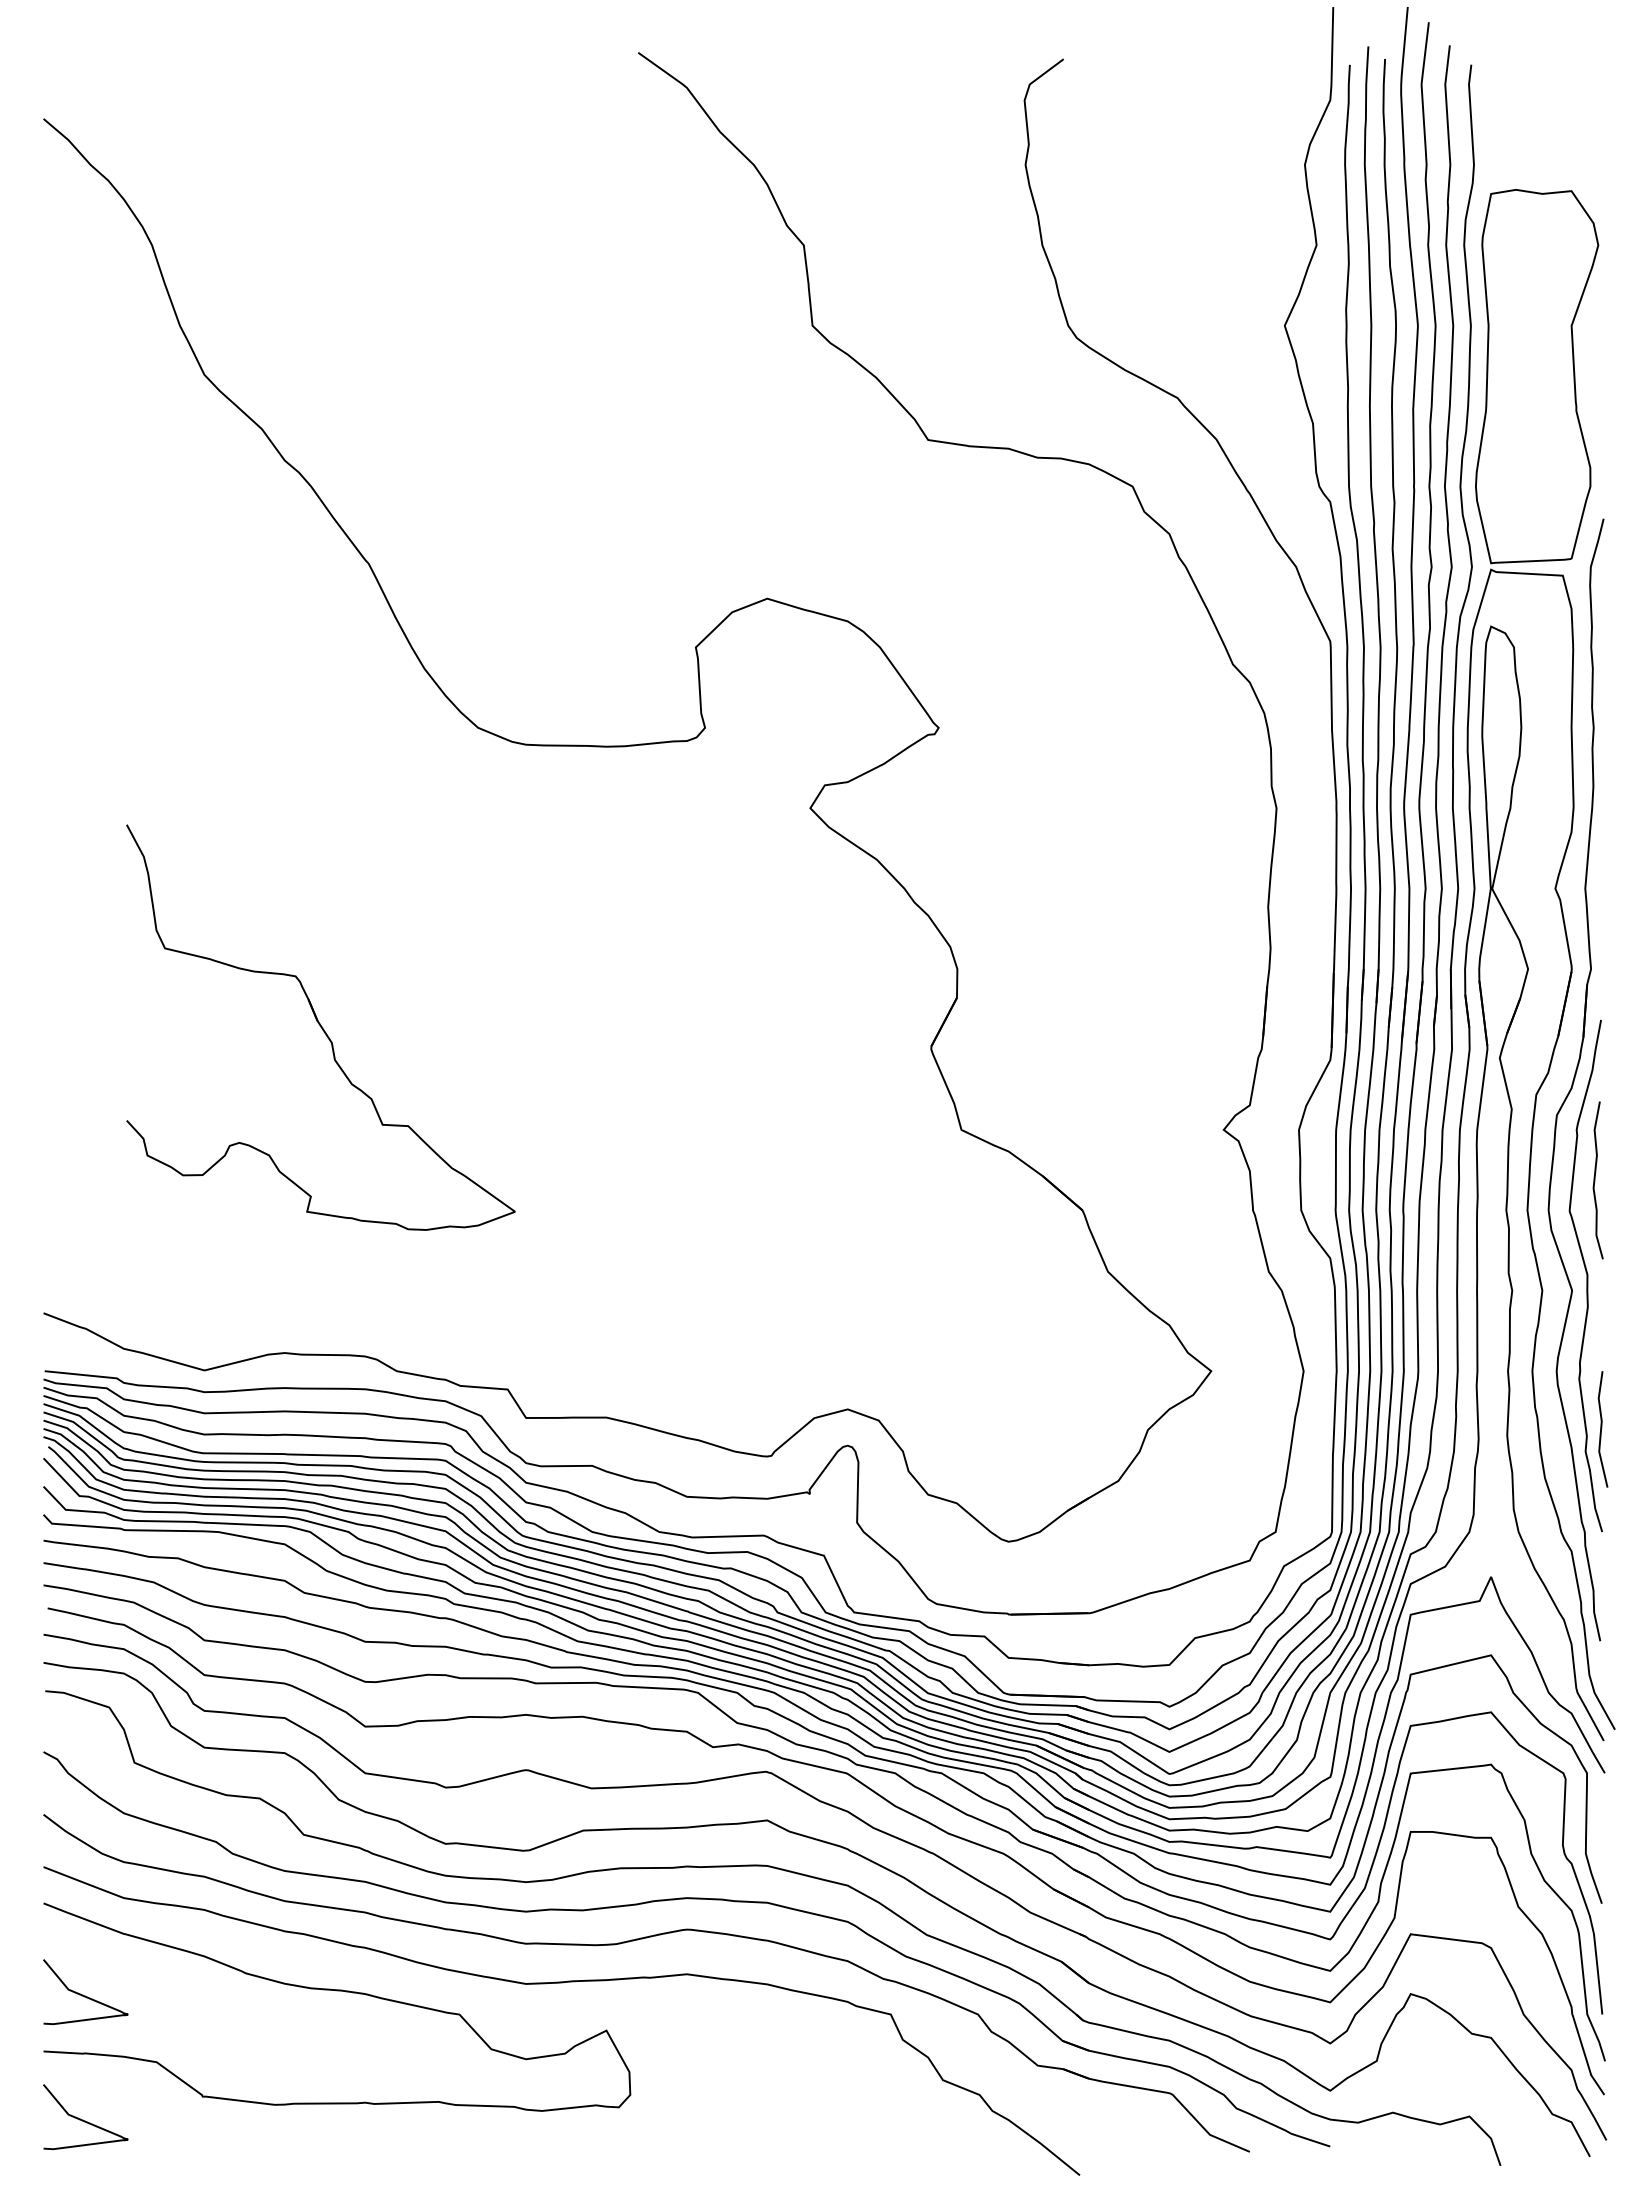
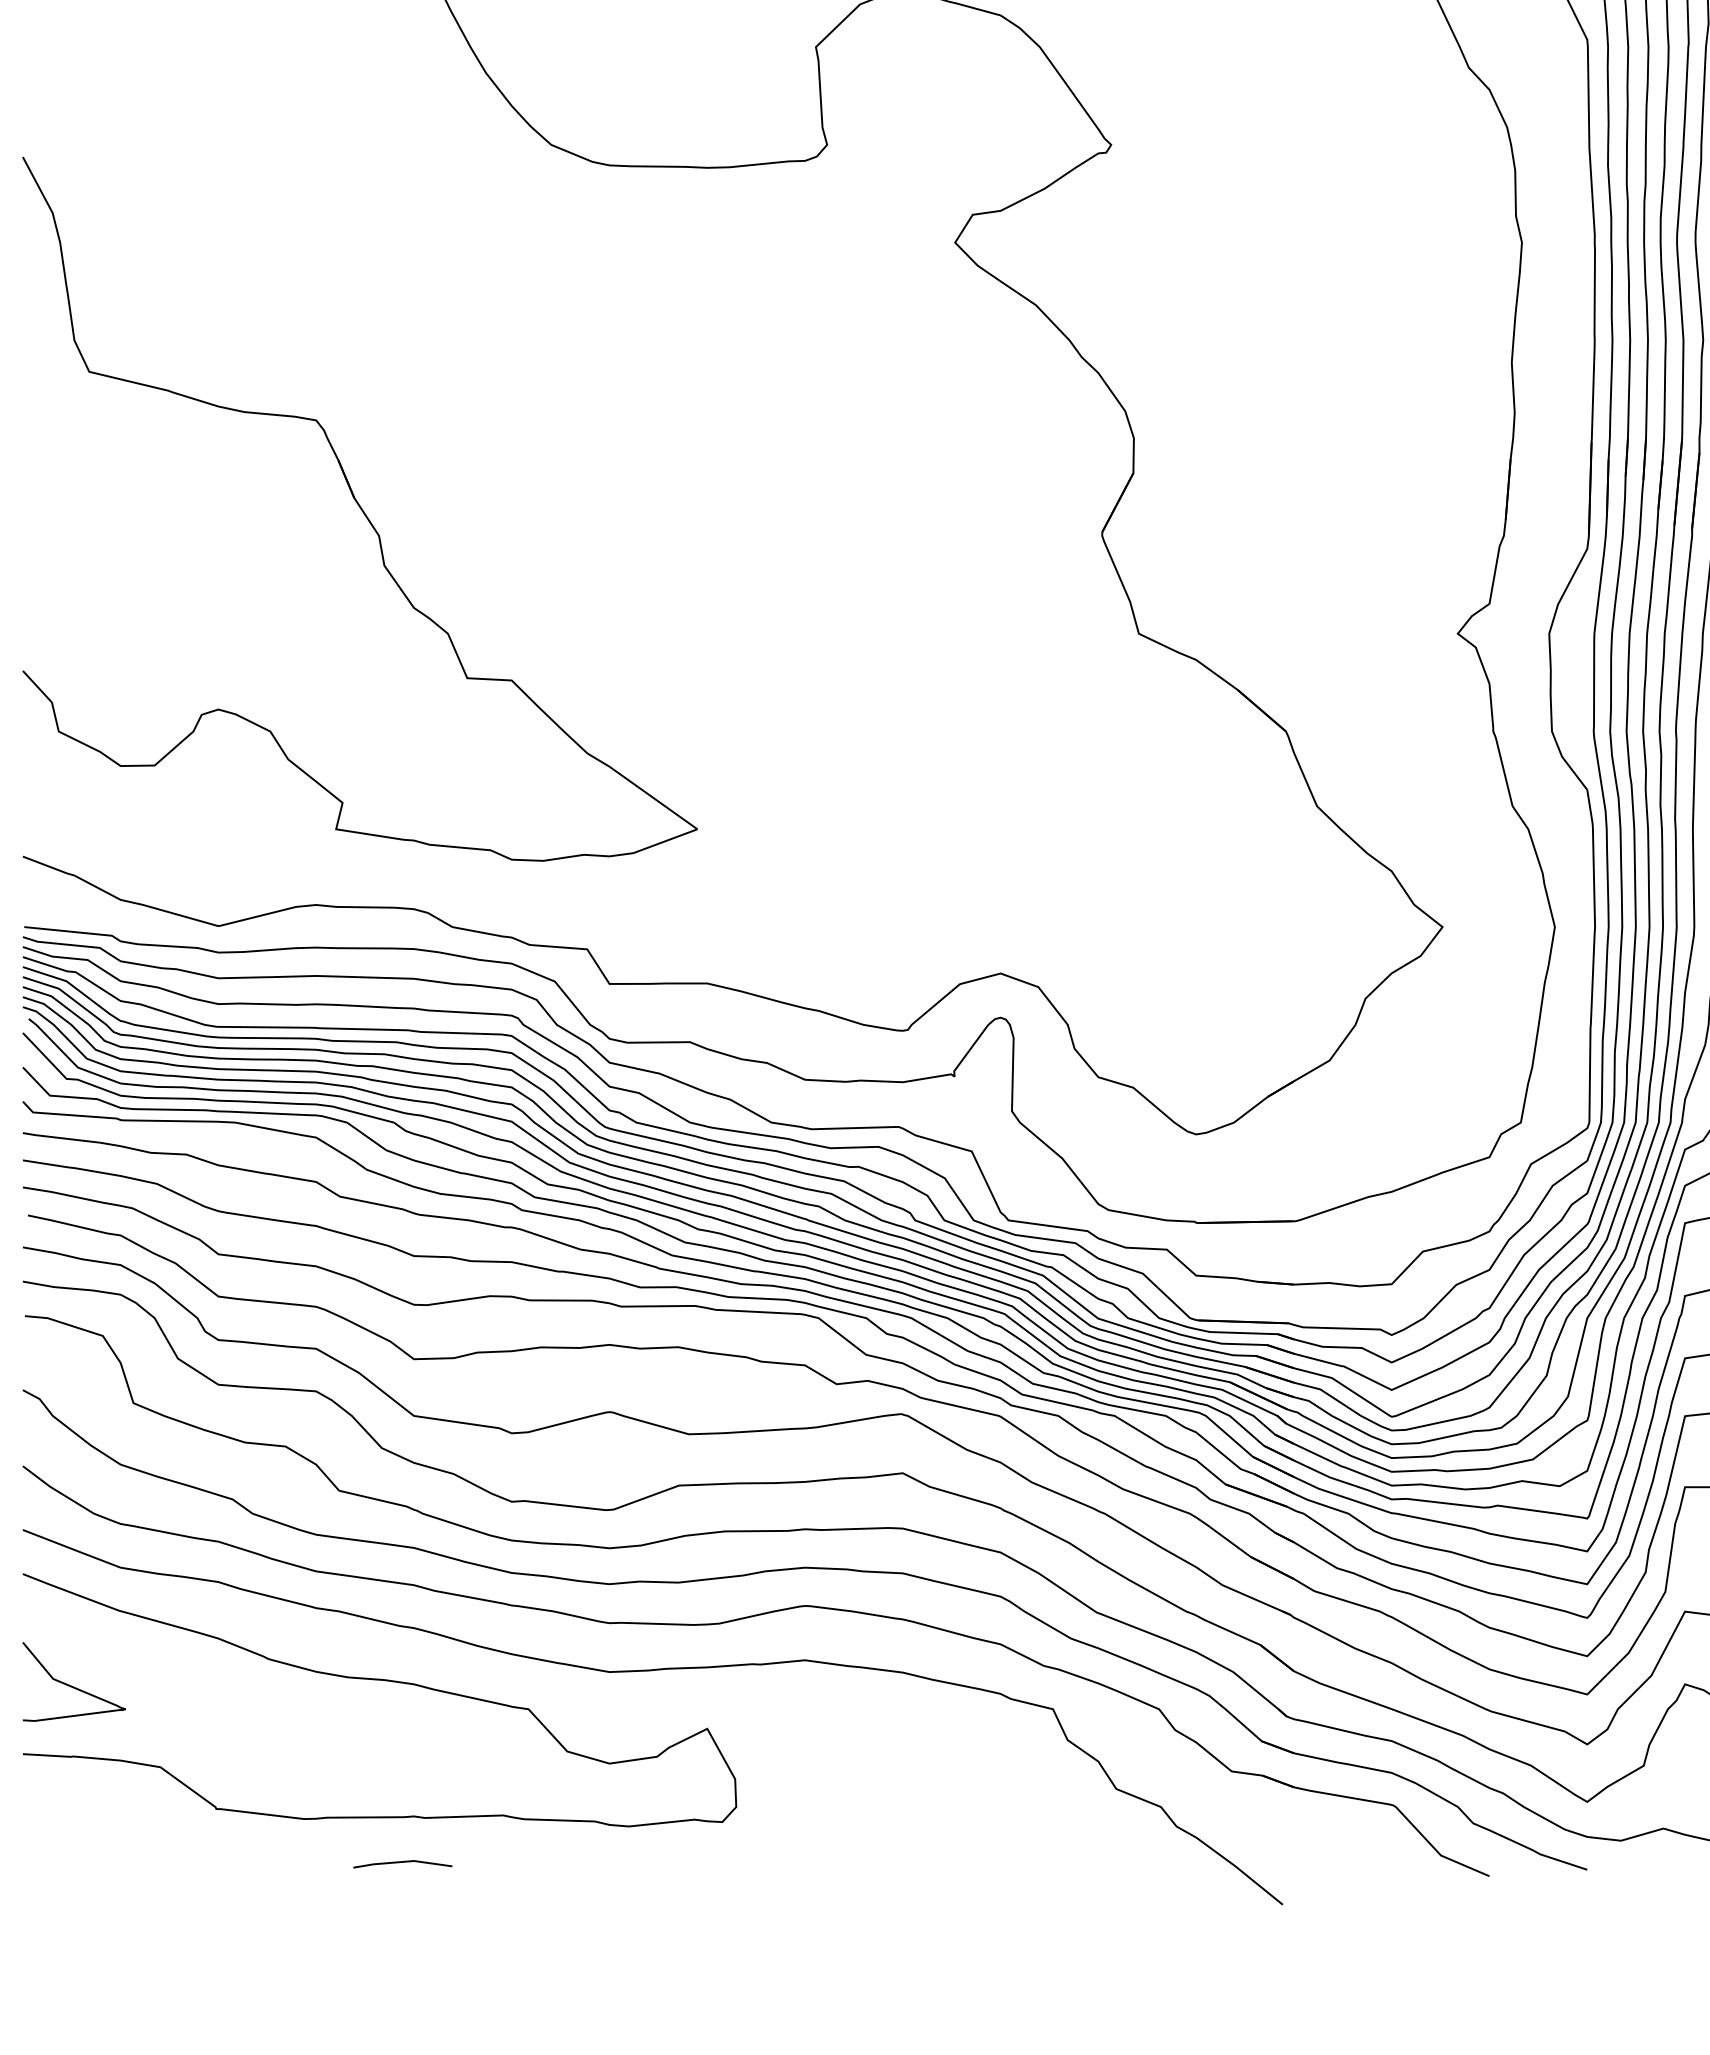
part: (320, 1027) -> (359, 509), size x1.43
curve: (83, 2119) -> (71, 1836), removed
line: (355, 2141) -> (402, 1863), added

